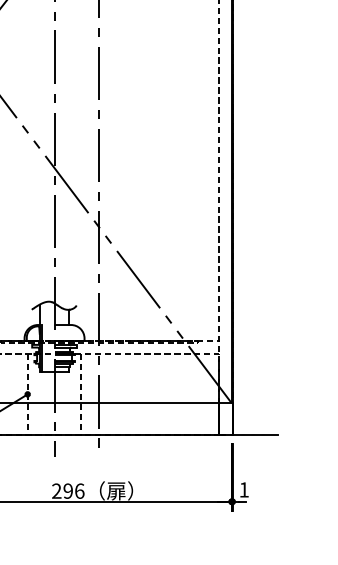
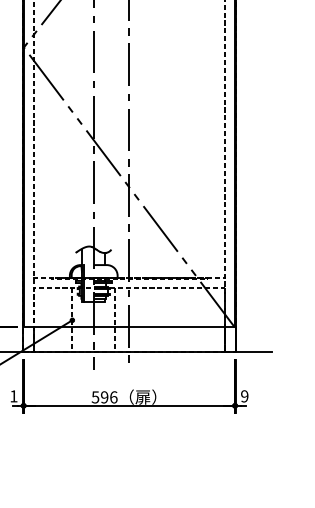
text: (243, 490) -> (244, 396), 1 -> 9
text: (56, 491) -> (95, 397), 296 -> 596

